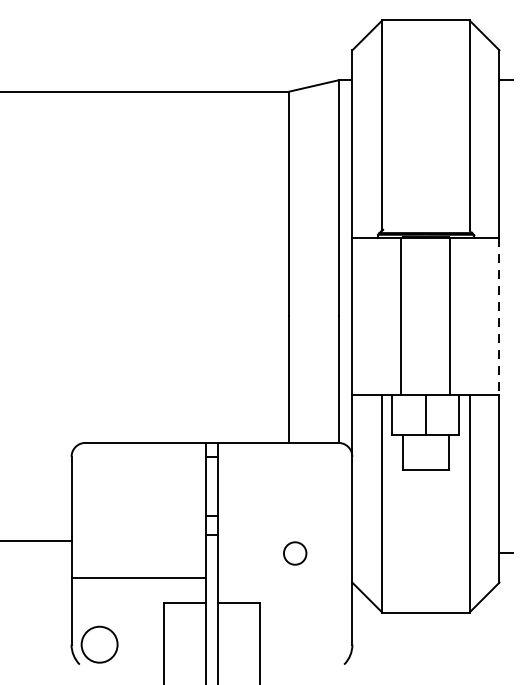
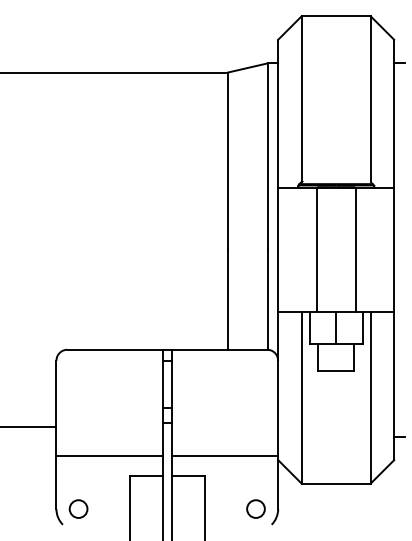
line: (499, 317) -> (394, 250), dashed -> solid
circle: (294, 552) -> (255, 508), moved
line: (284, 578) -> (224, 456), added
circle: (99, 643) -> (78, 508), size x0.62

